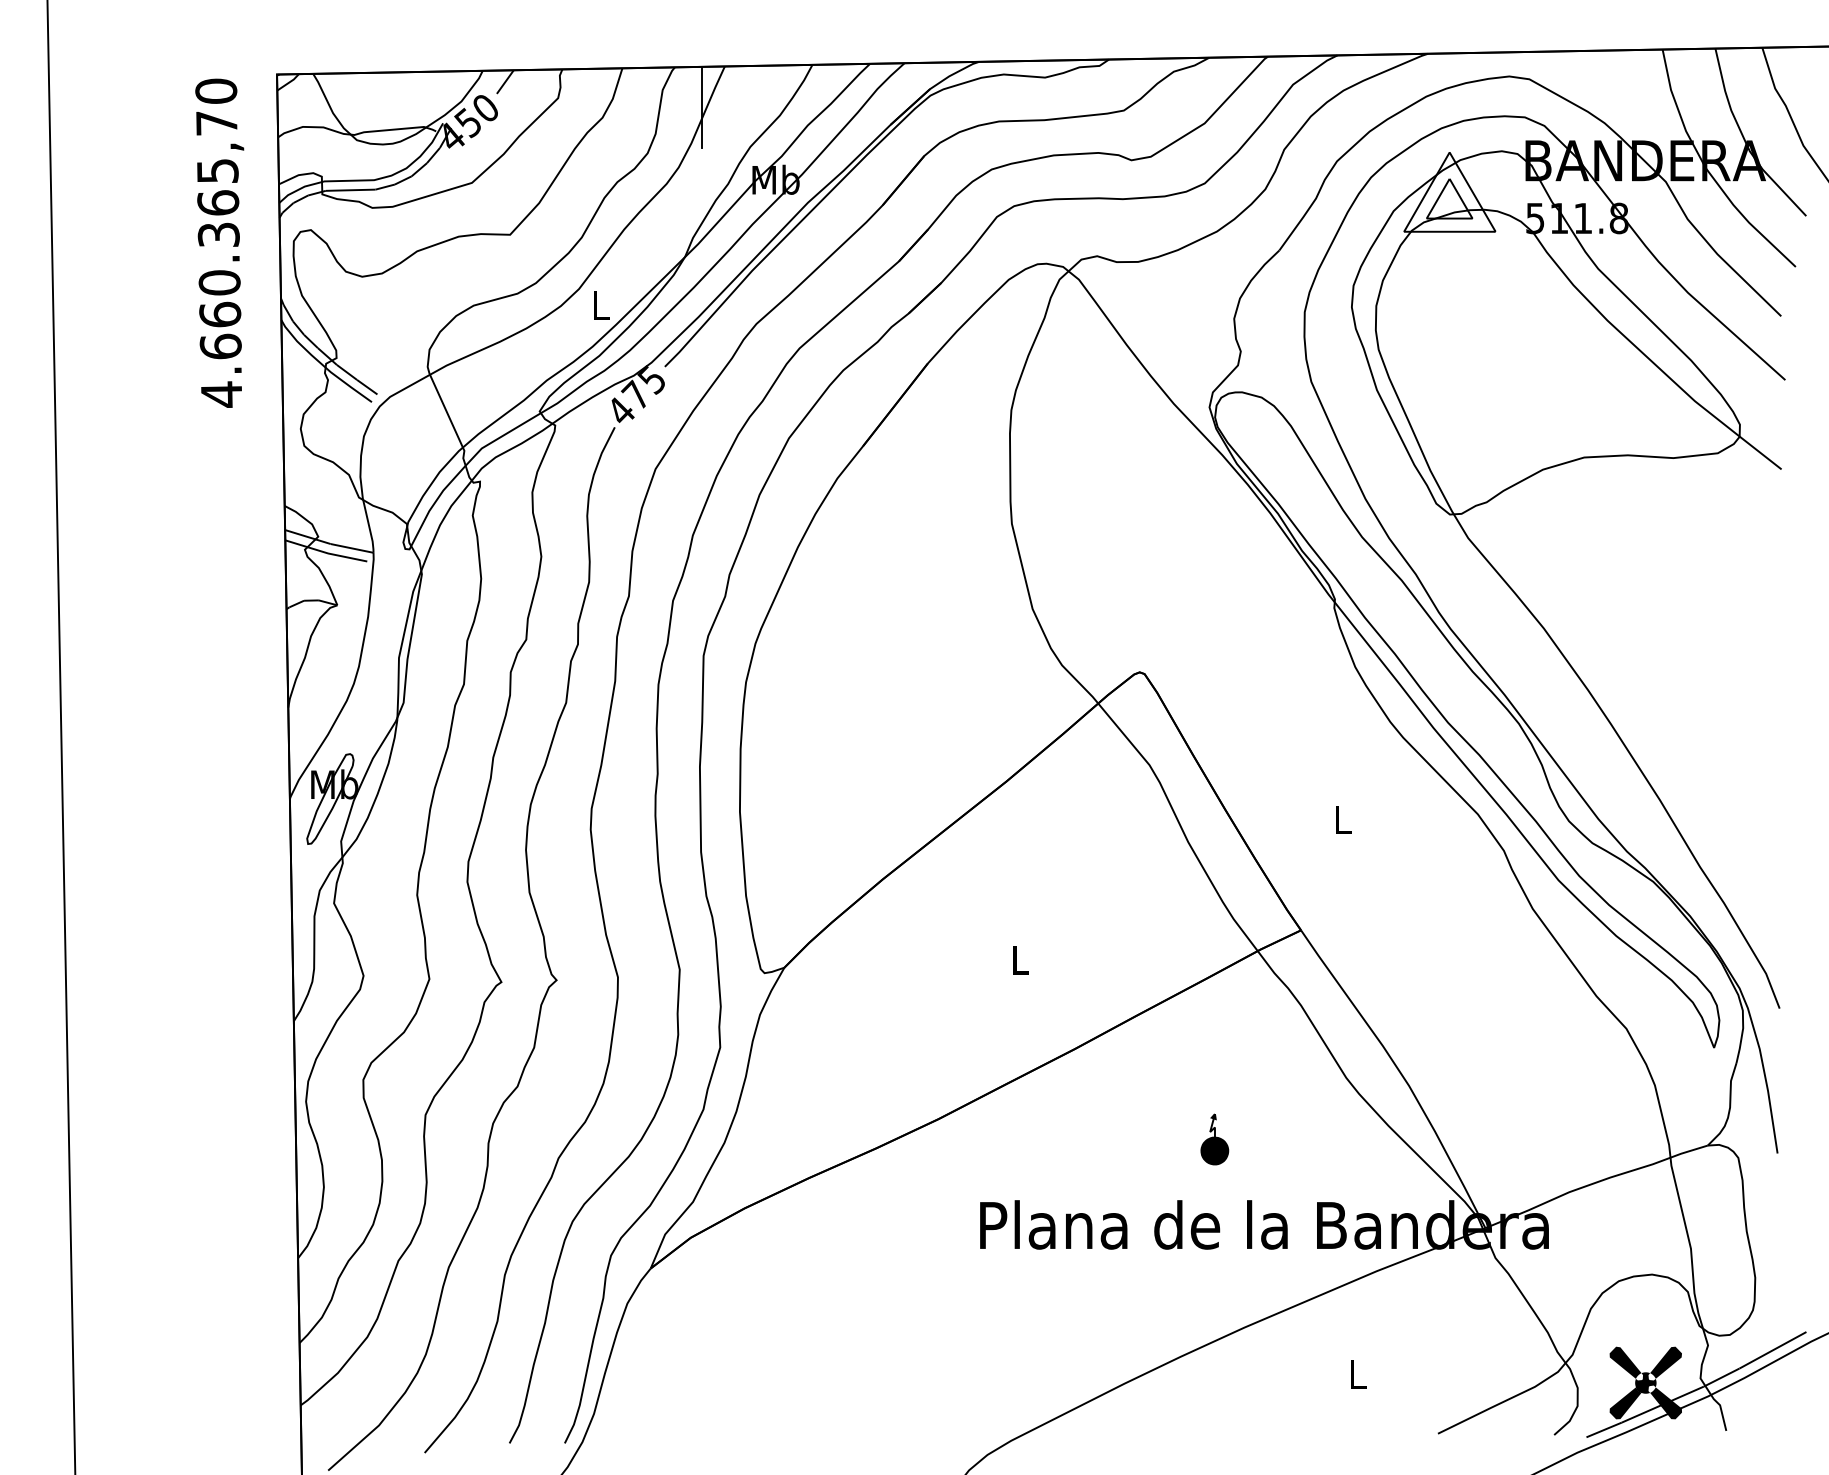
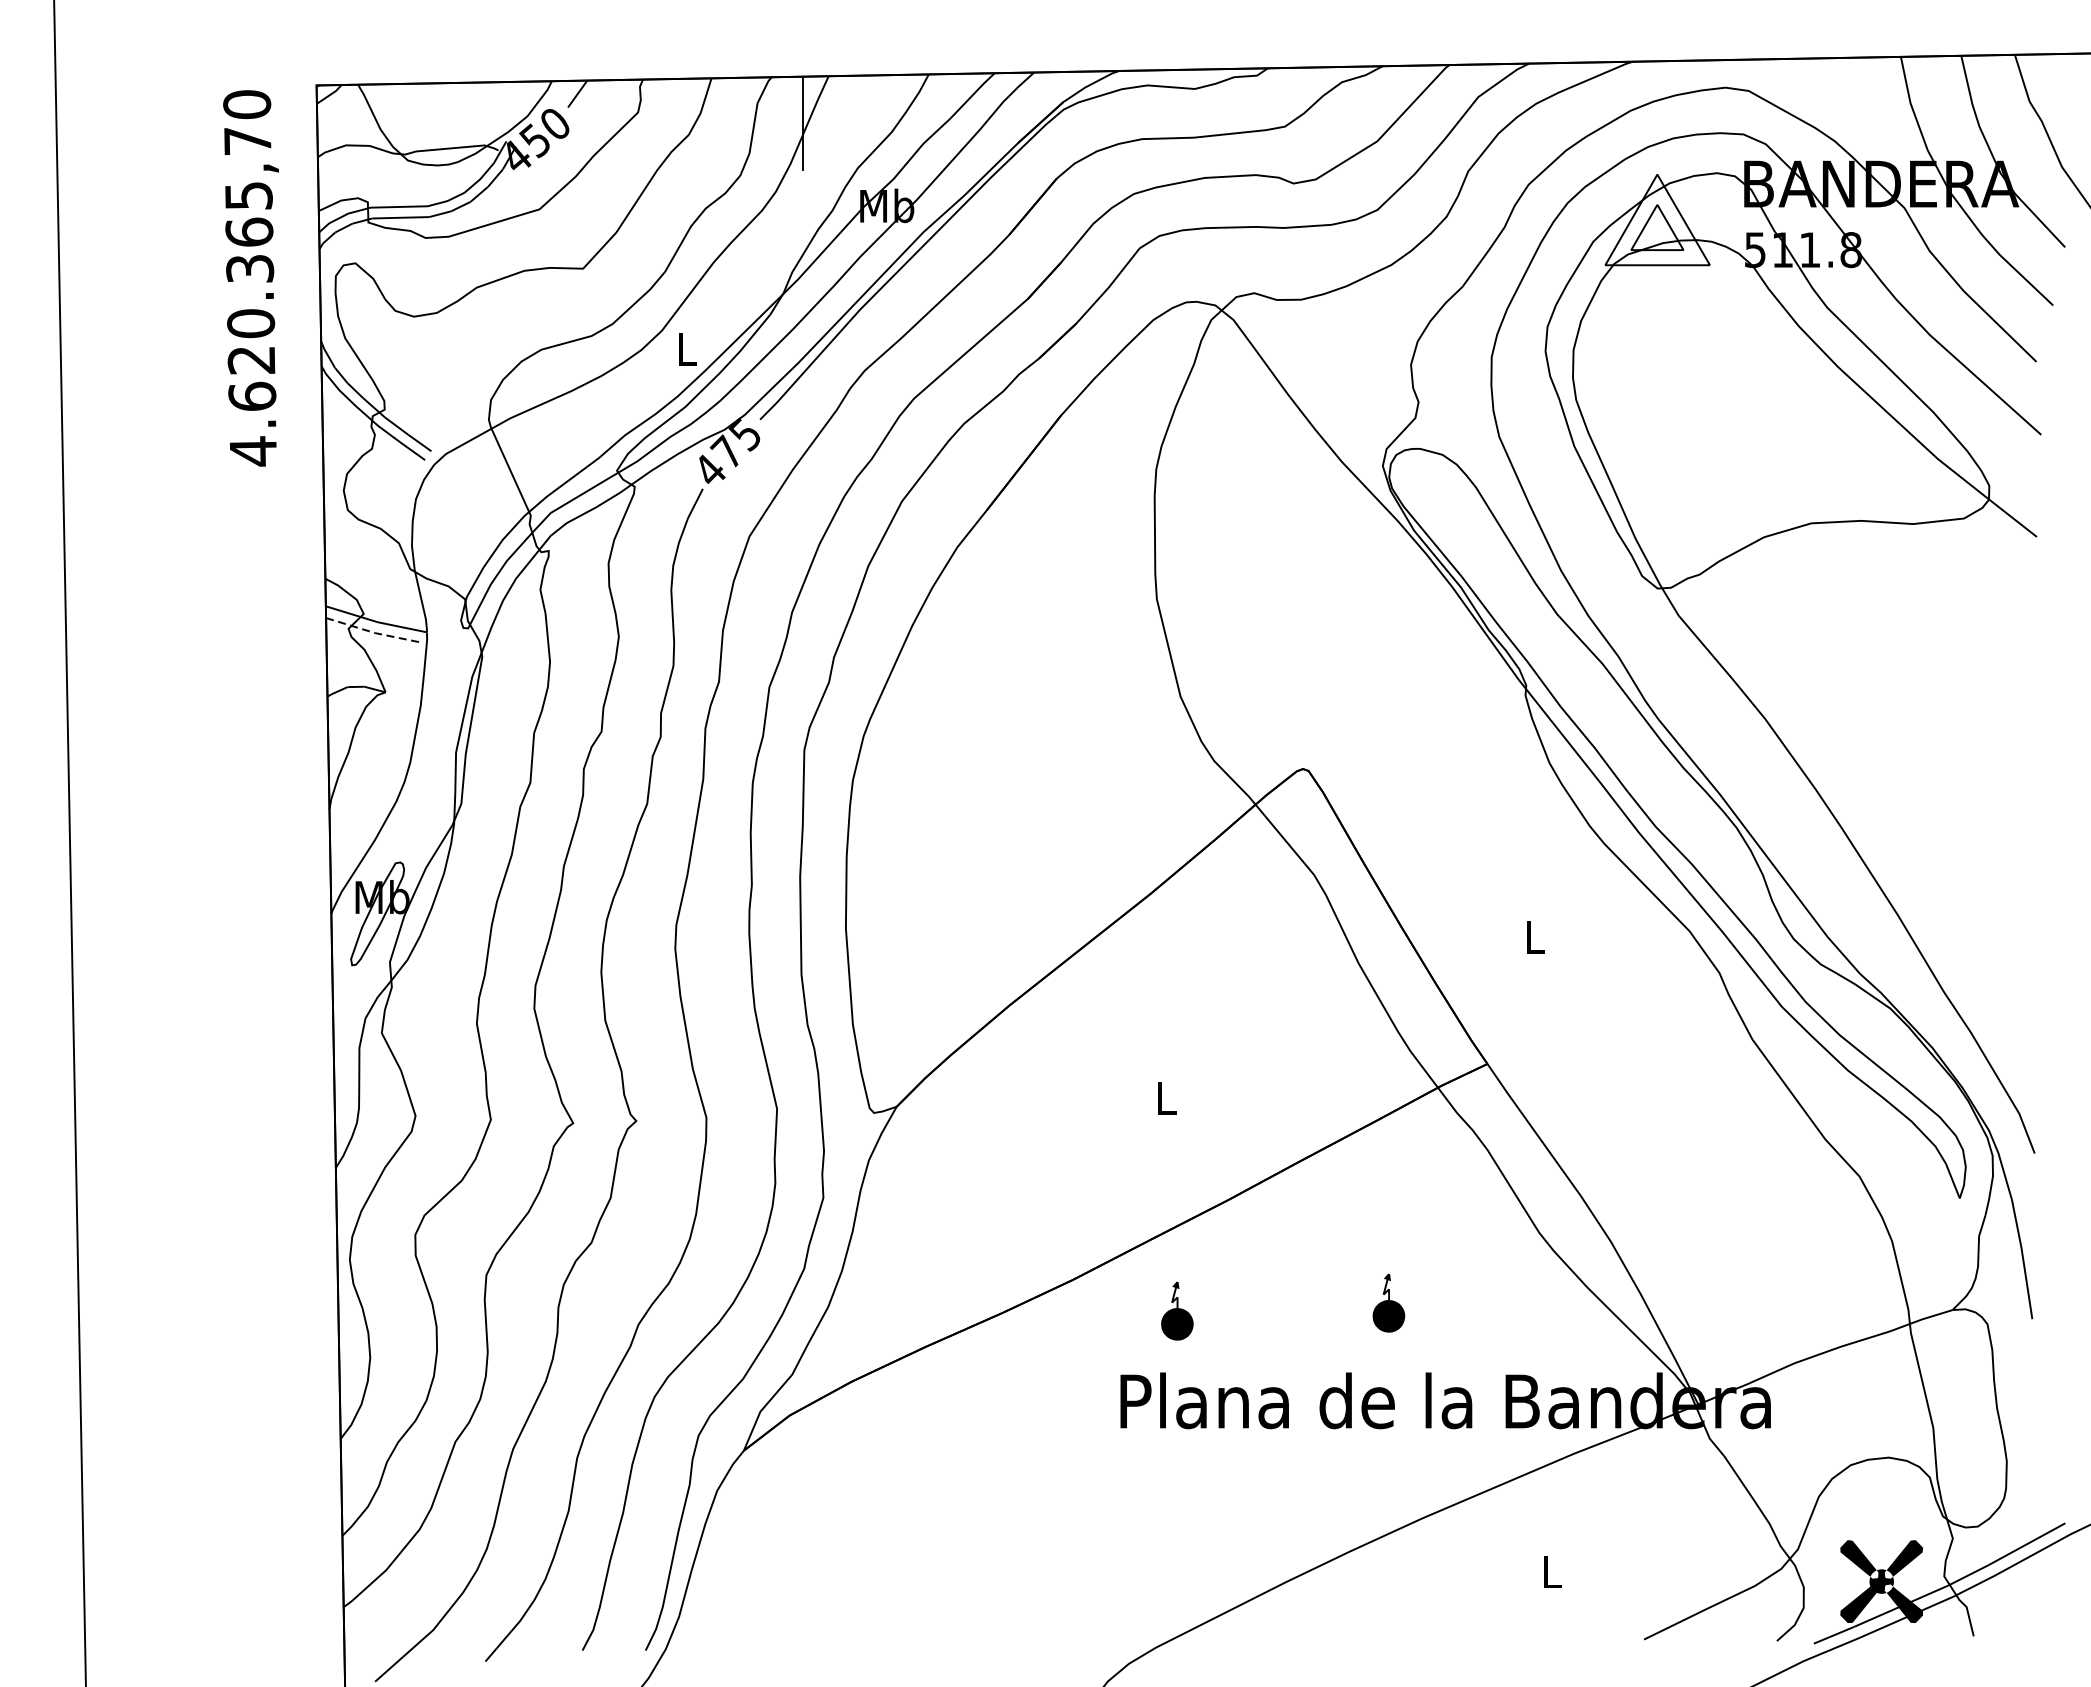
text: (220, 314) -> (251, 359), 4.660.365,70 -> 4.620.365,70
line: (326, 552) -> (373, 631), solid -> dashed
part: (1029, 1146) -> (1176, 1311), added

